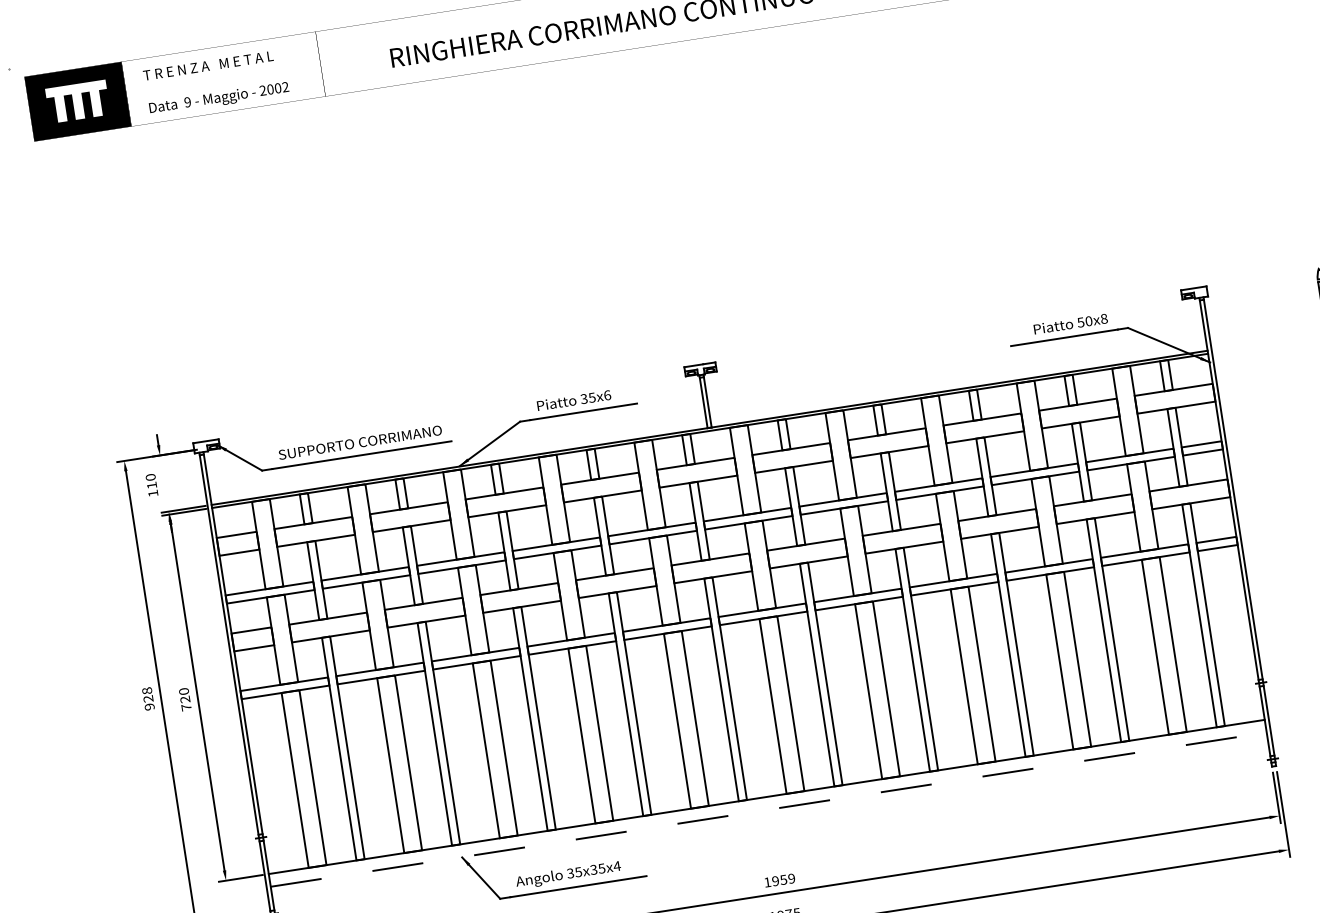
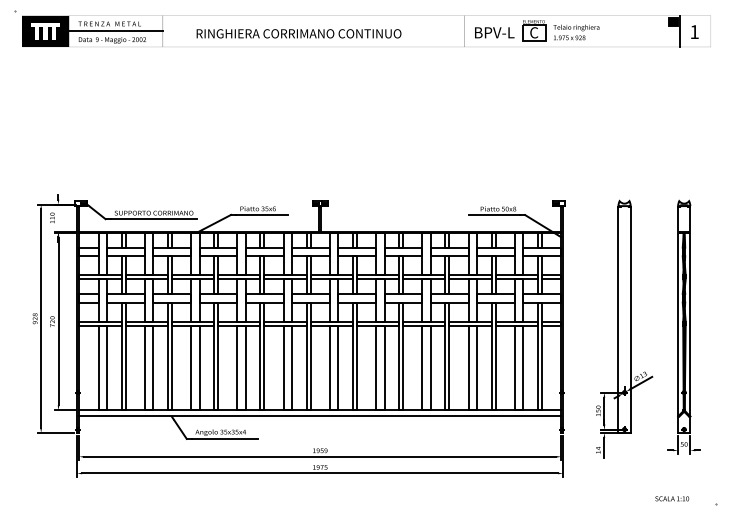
line: (222, 79) -> (115, 31), added
line: (769, 809) -> (320, 416), dashed -> solid

